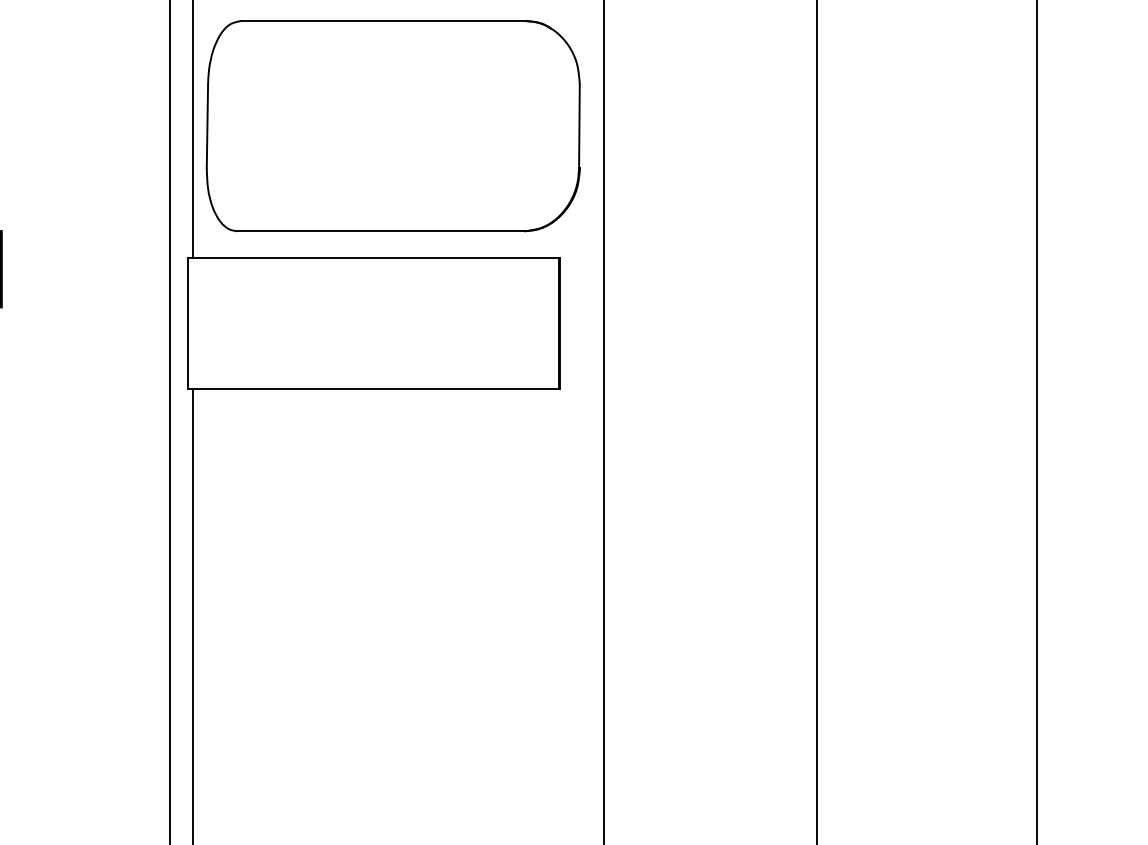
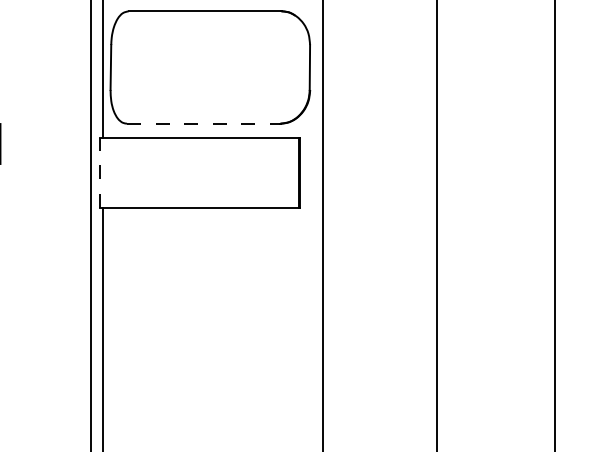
line: (380, 230) -> (203, 123), solid -> dashed
line: (187, 322) -> (100, 172), solid -> dashed

